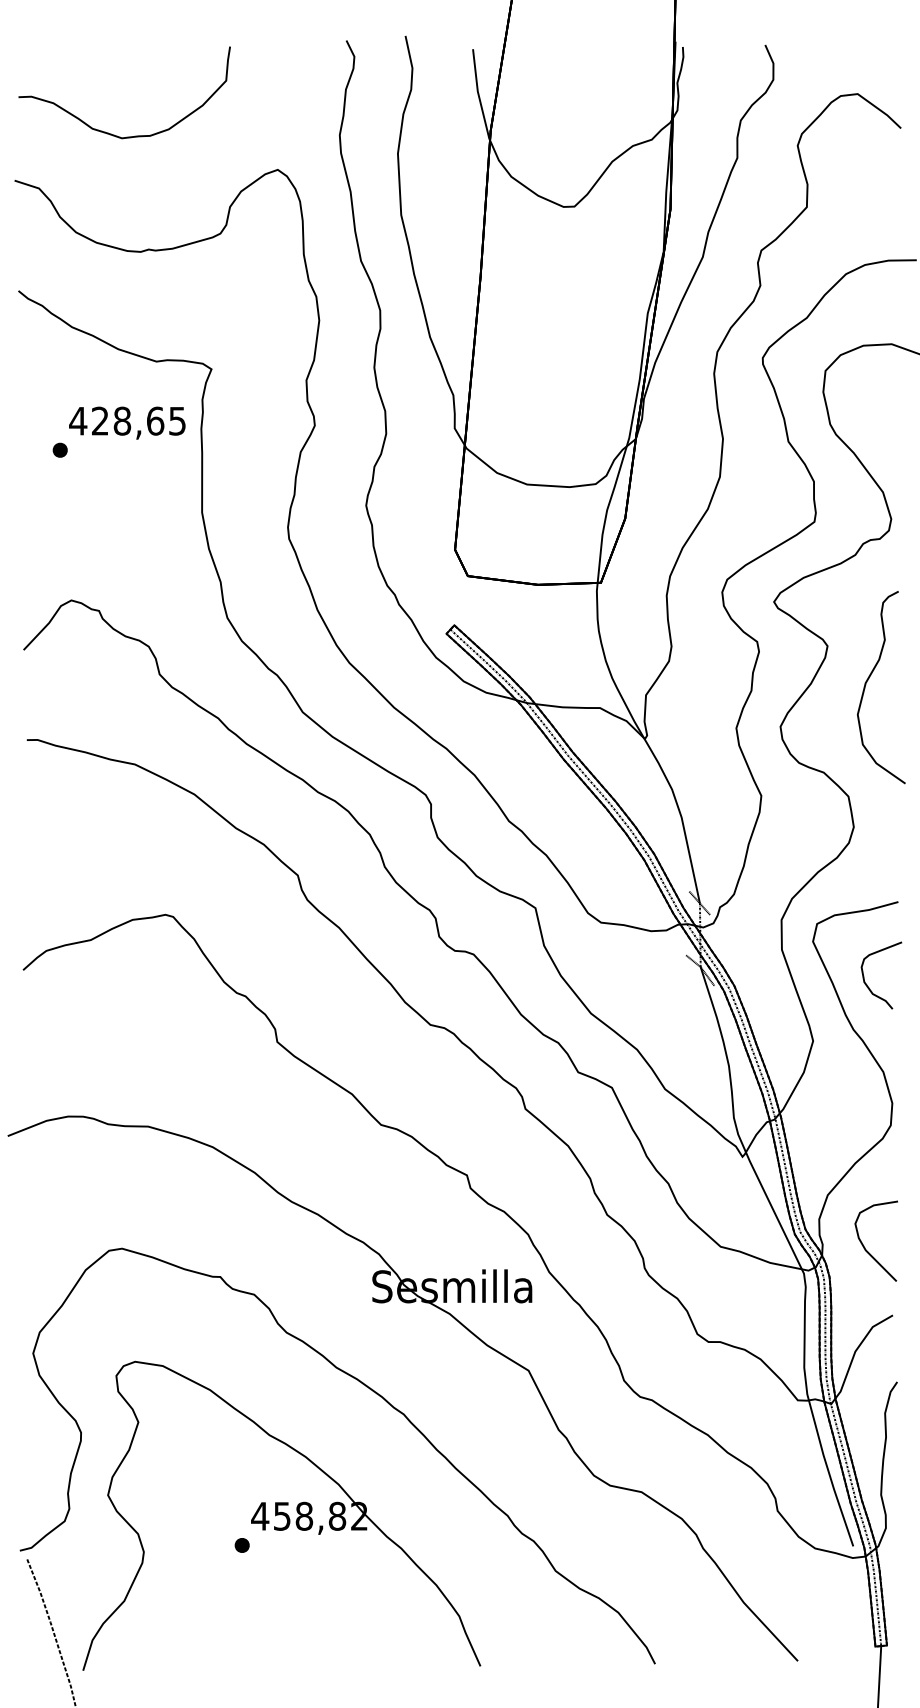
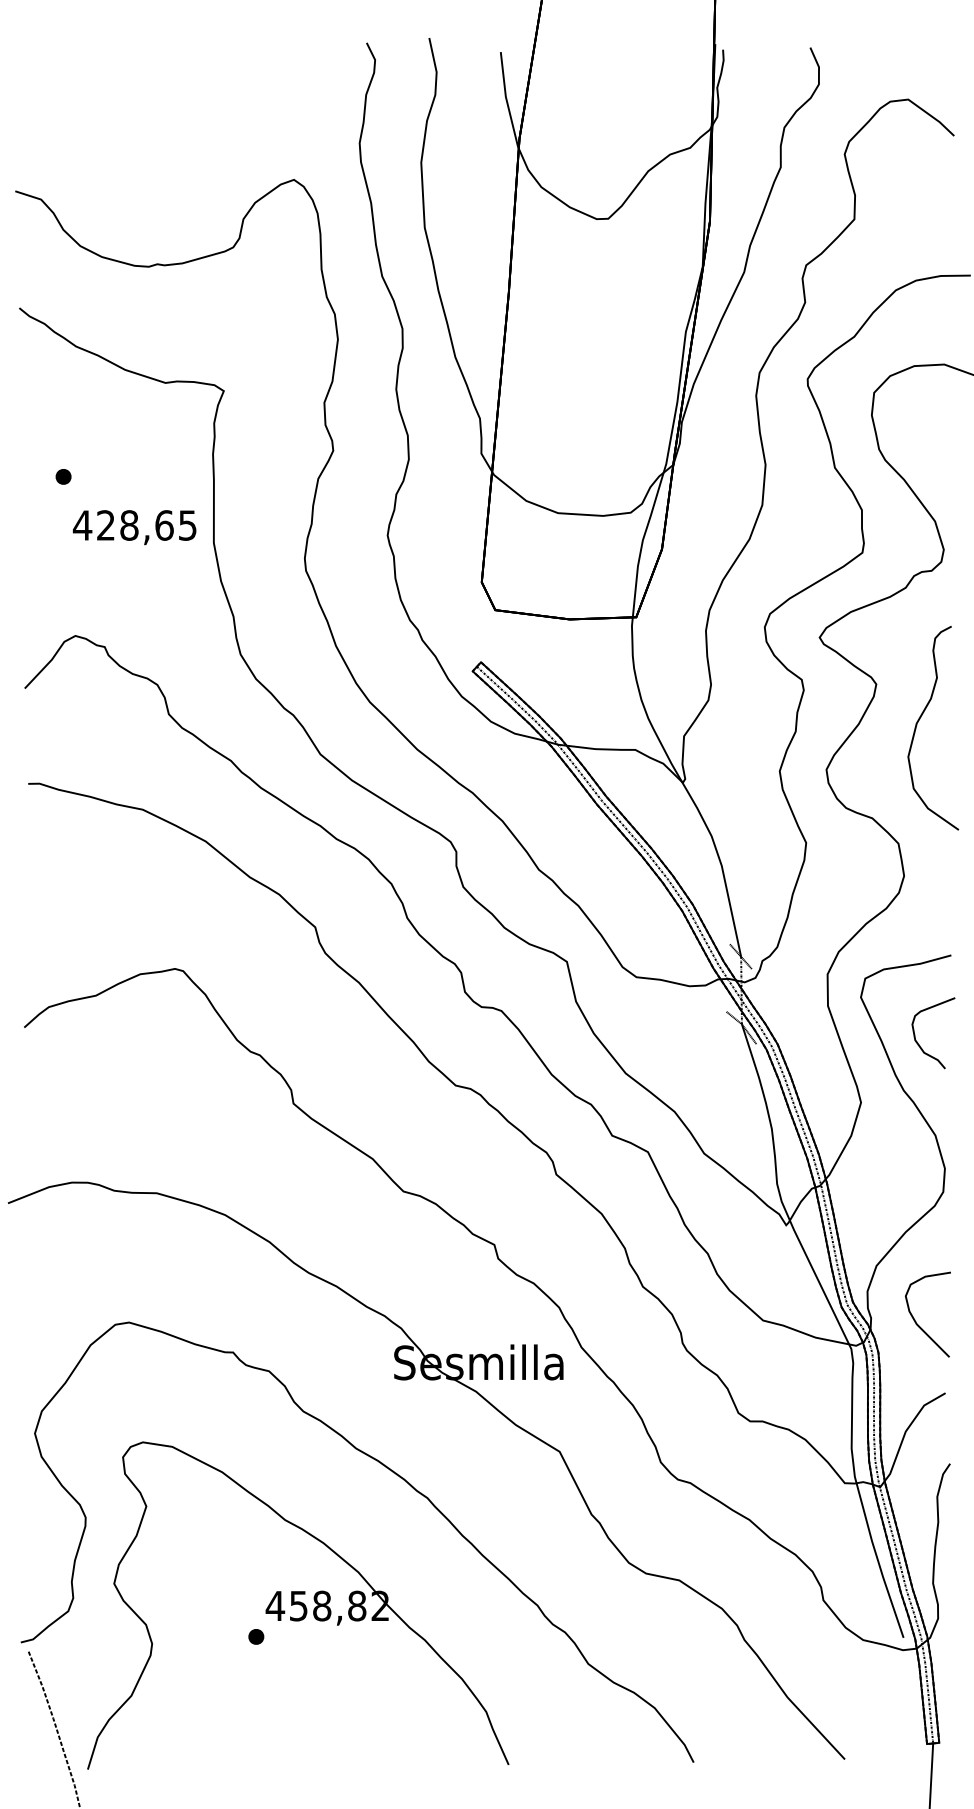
curve: (111, 133) -> (117, 141), removed
text: (127, 422) -> (134, 526), moved

